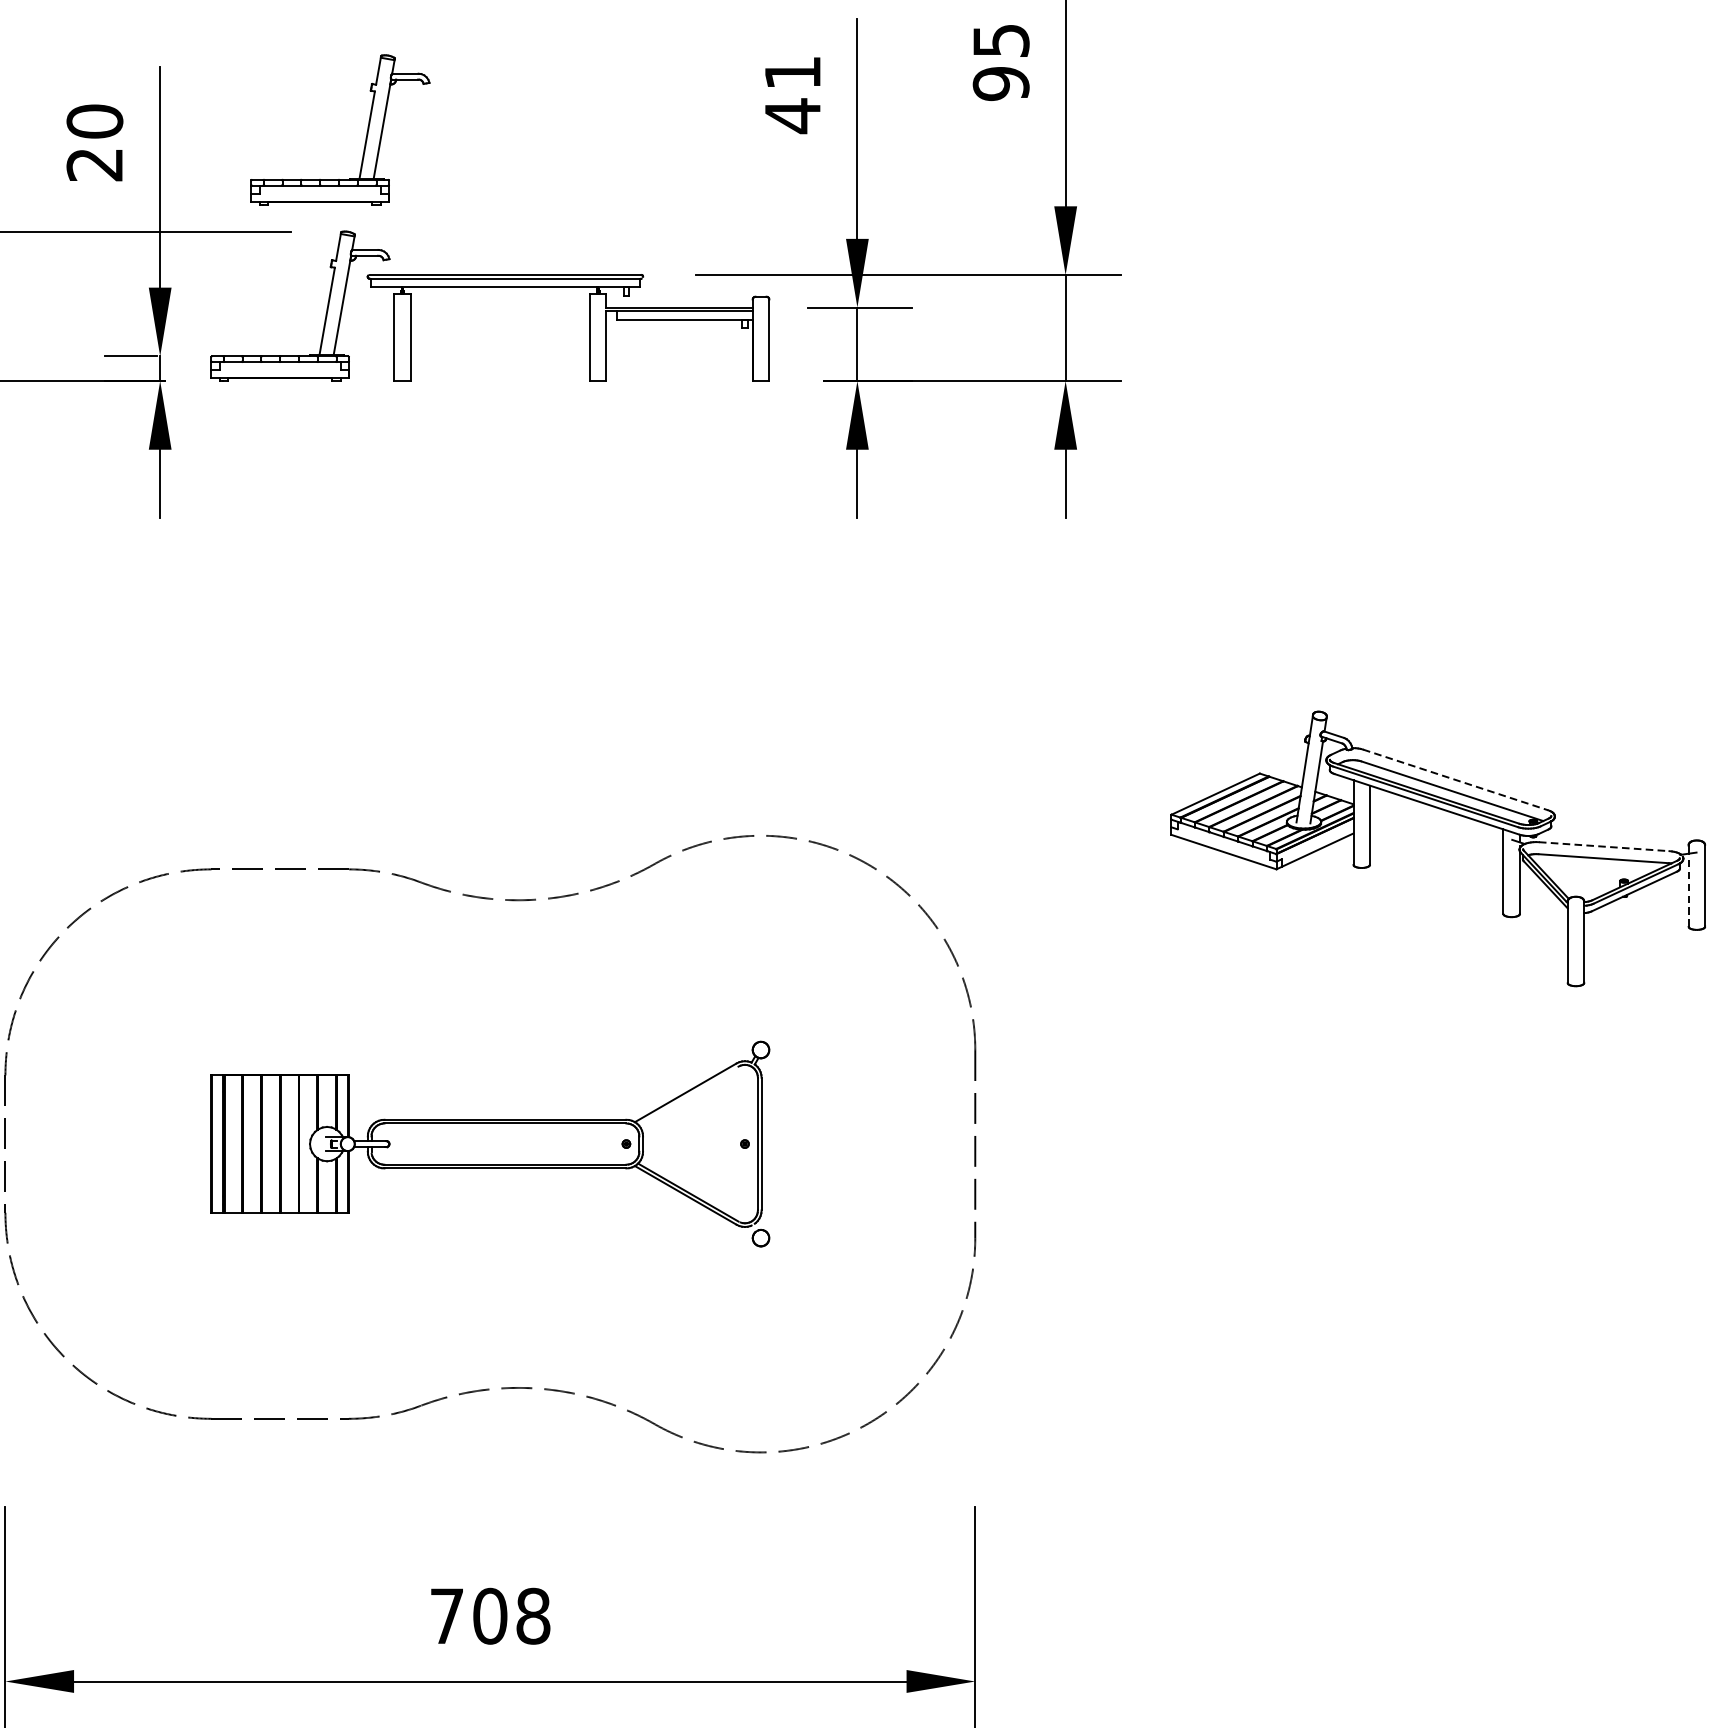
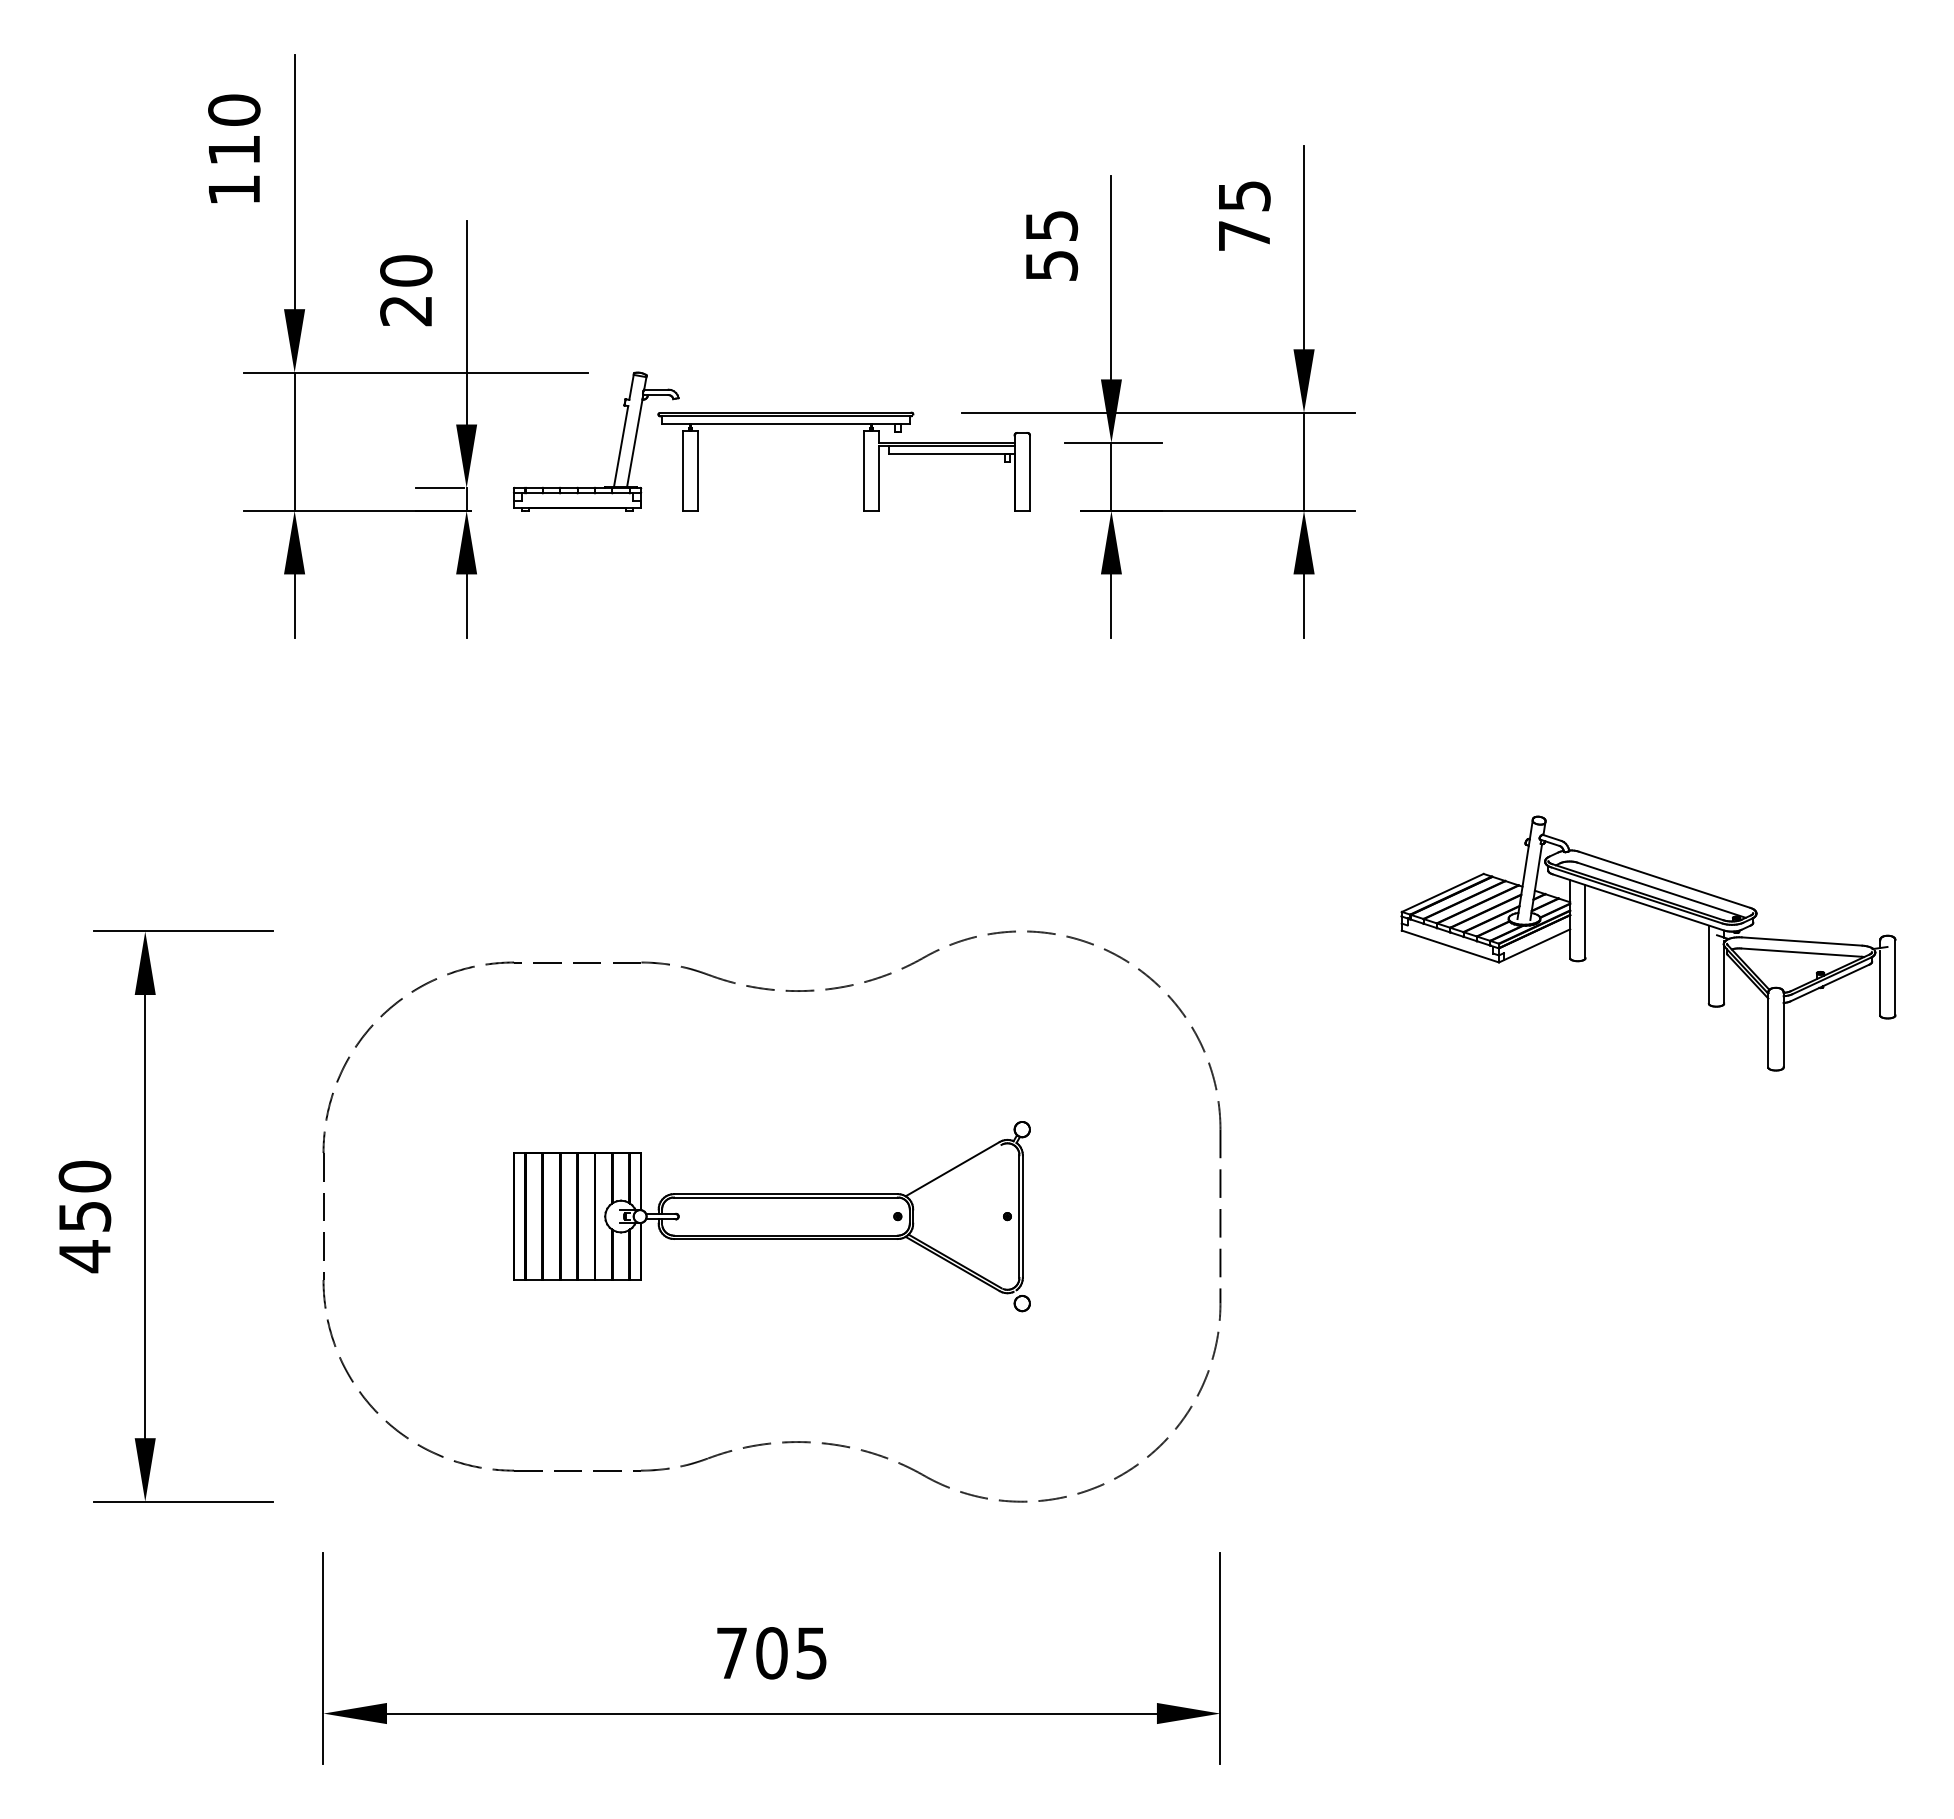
text: (1001, 83) -> (1244, 235), 95 -> 75
text: (793, 95) -> (1052, 246), 41 -> 55
part: (366, 130) -> (657, 279), removed
line: (1456, 779) -> (1665, 879), dashed -> solid
line: (1604, 846) -> (1802, 941), dashed -> solid
line: (1688, 892) -> (1880, 983), dashed -> solid
text: (533, 1616) -> (811, 1653), 708 -> 705

